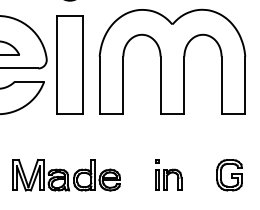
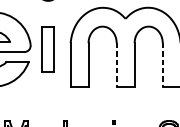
part: (69, 64) -> (47, 49), size x0.6
line: (160, 85) -> (116, 64), solid -> dashed
line: (221, 85) -> (162, 64), solid -> dashed

